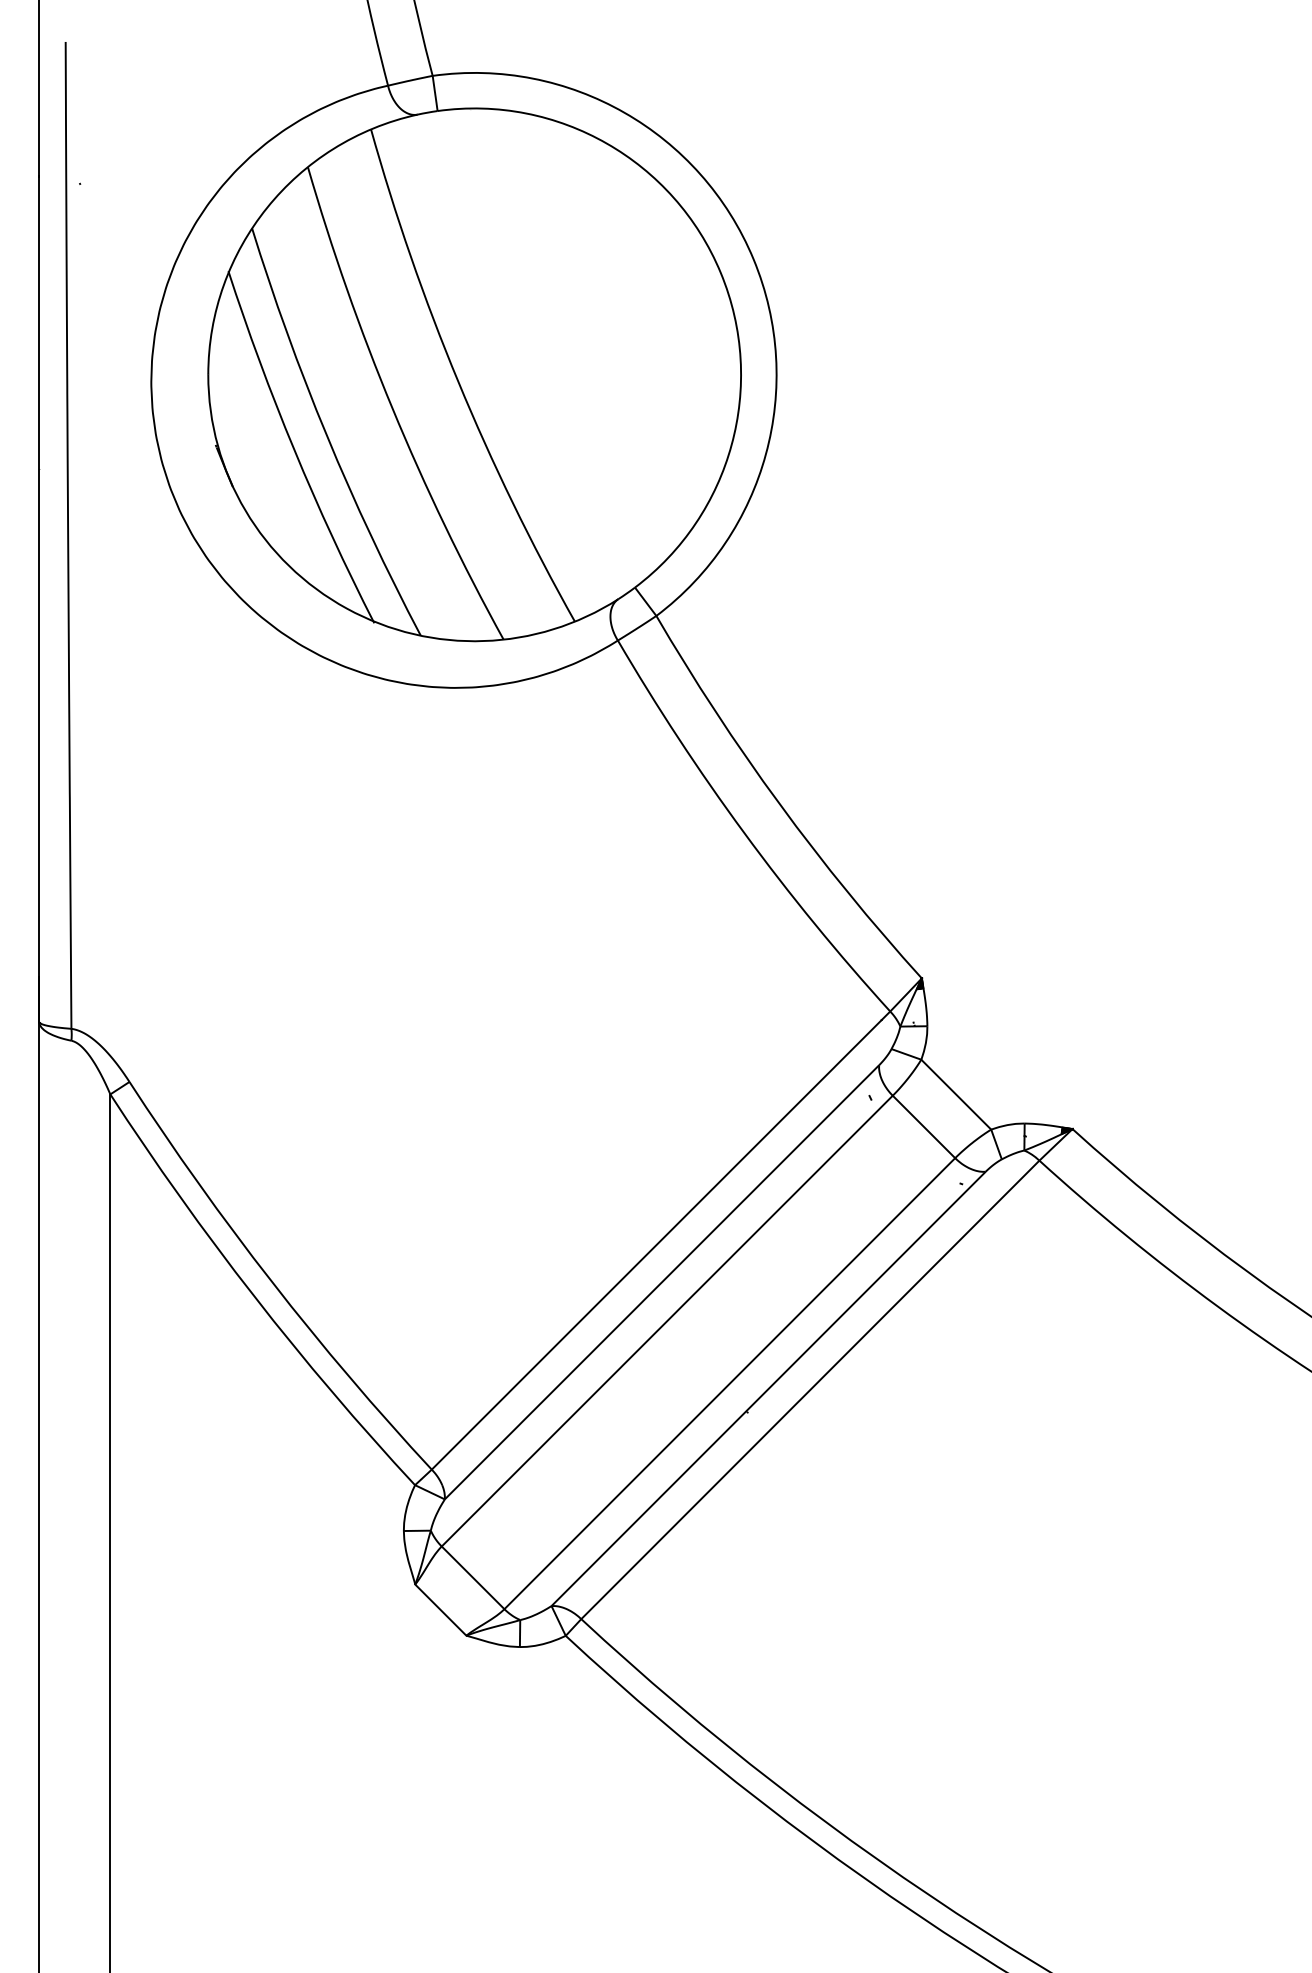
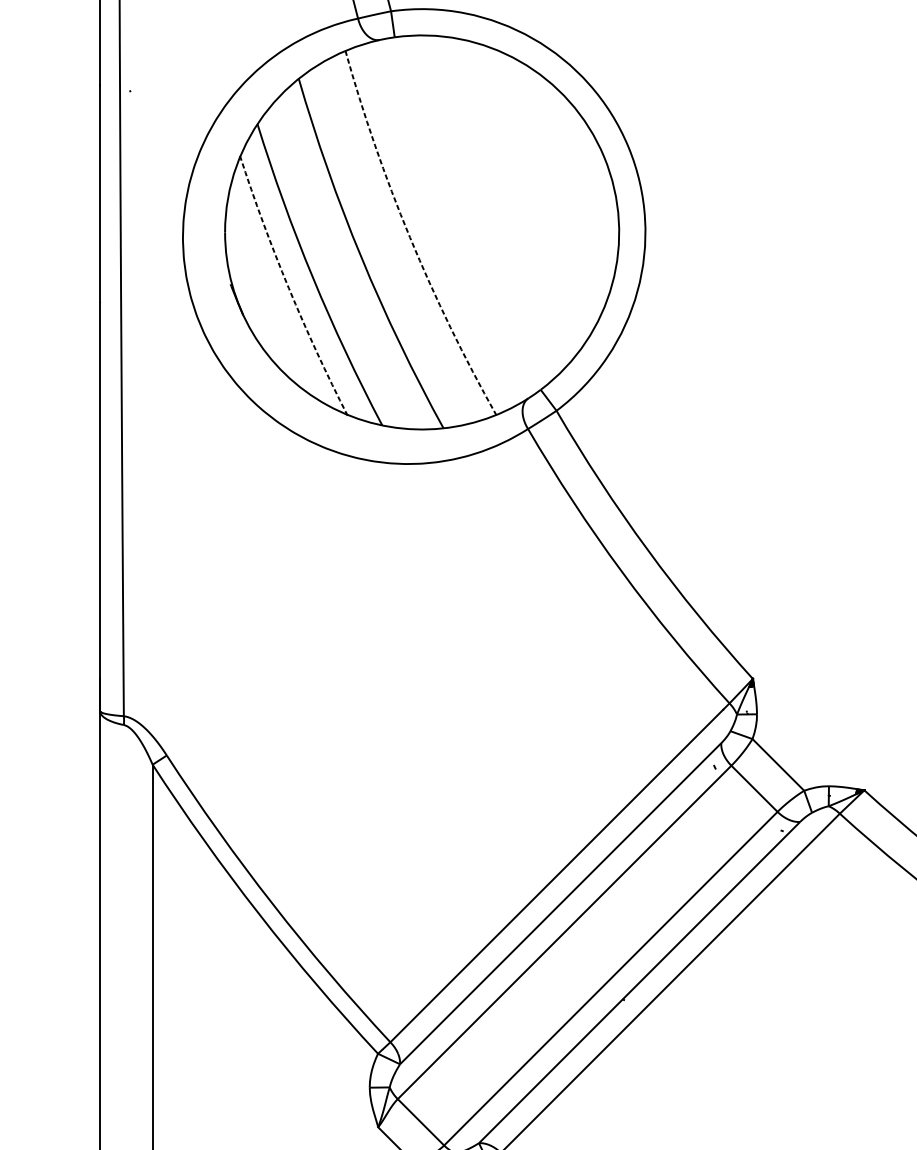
arc: (458, 381) -> (410, 237), solid -> dashed
arc: (294, 450) -> (288, 288), solid -> dashed

